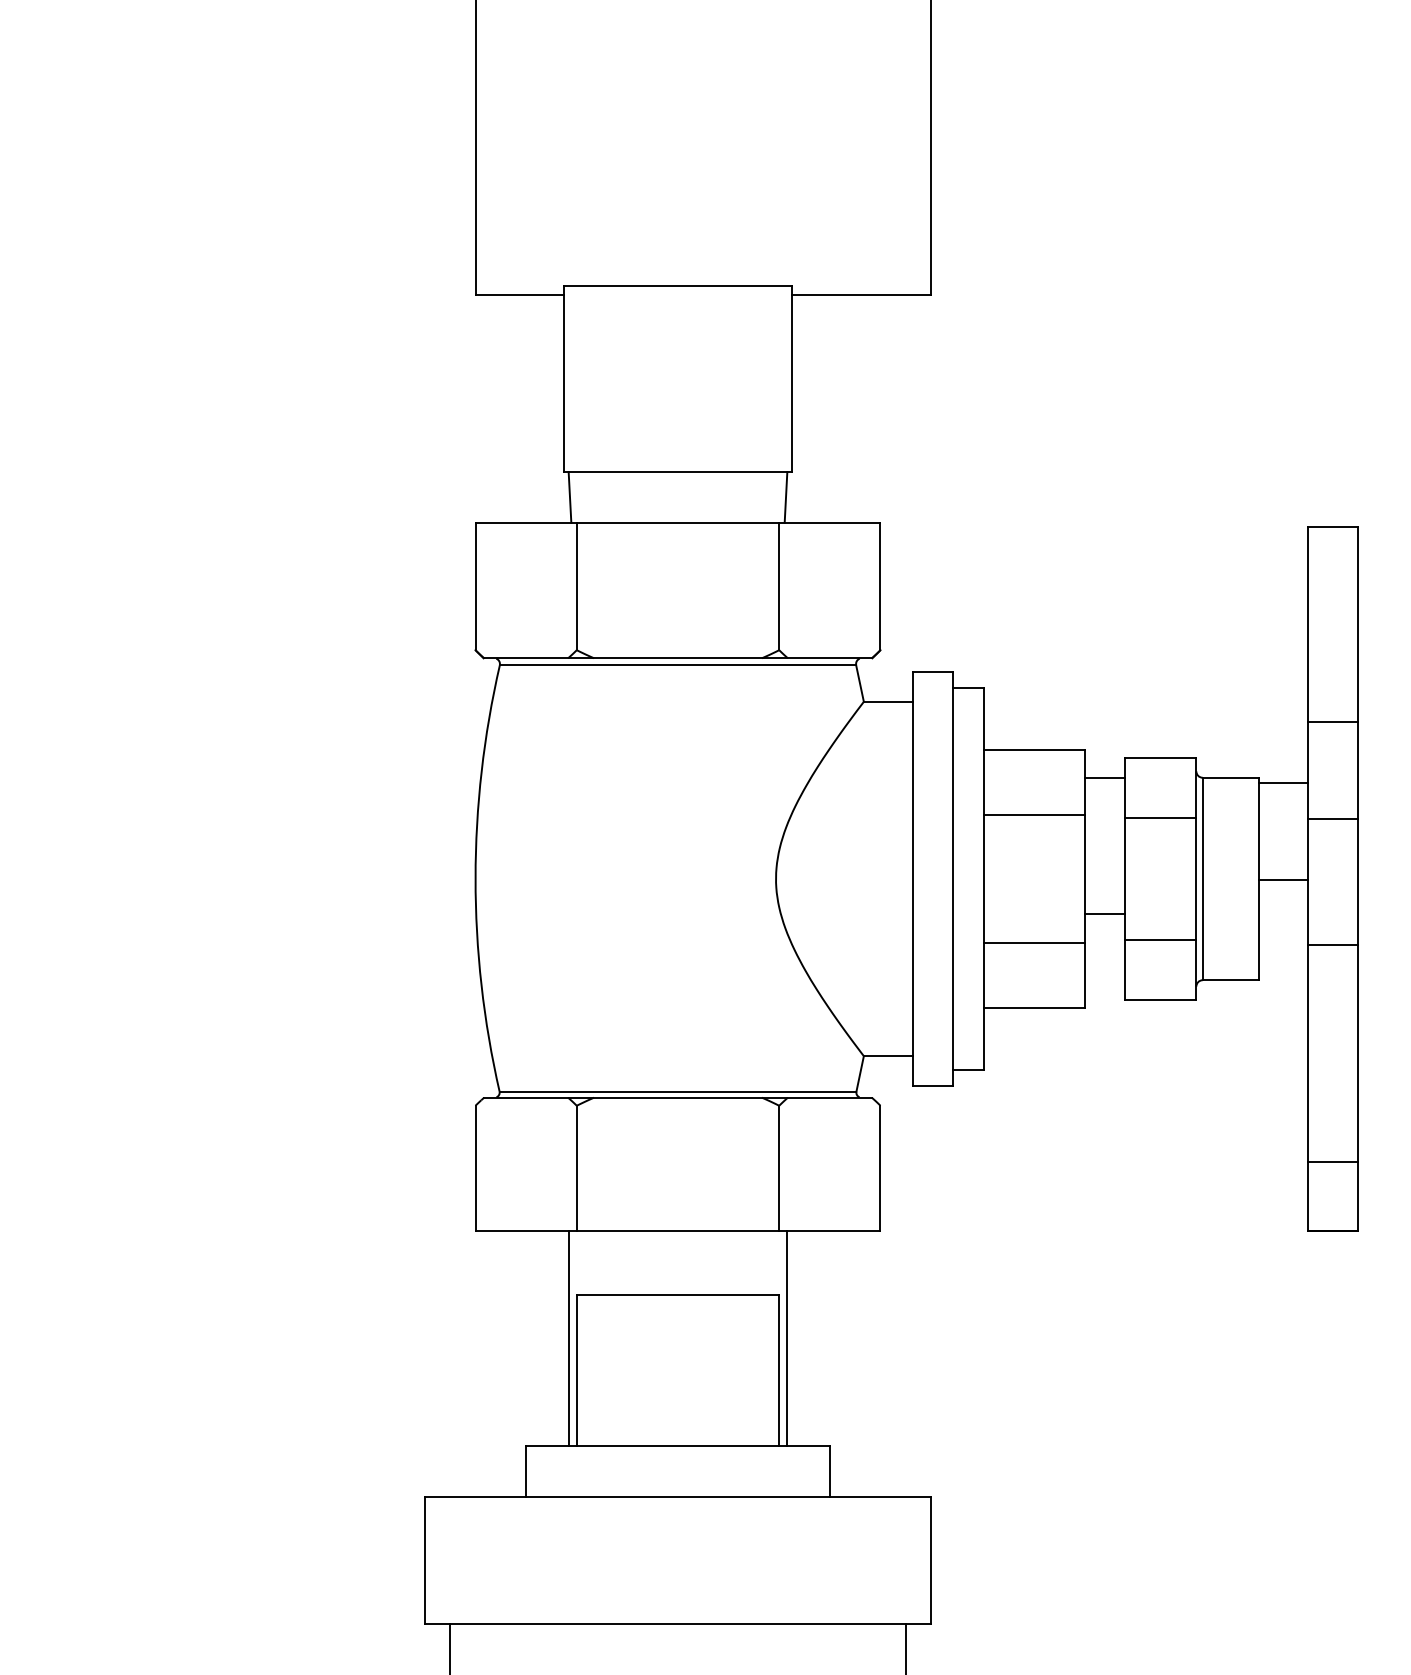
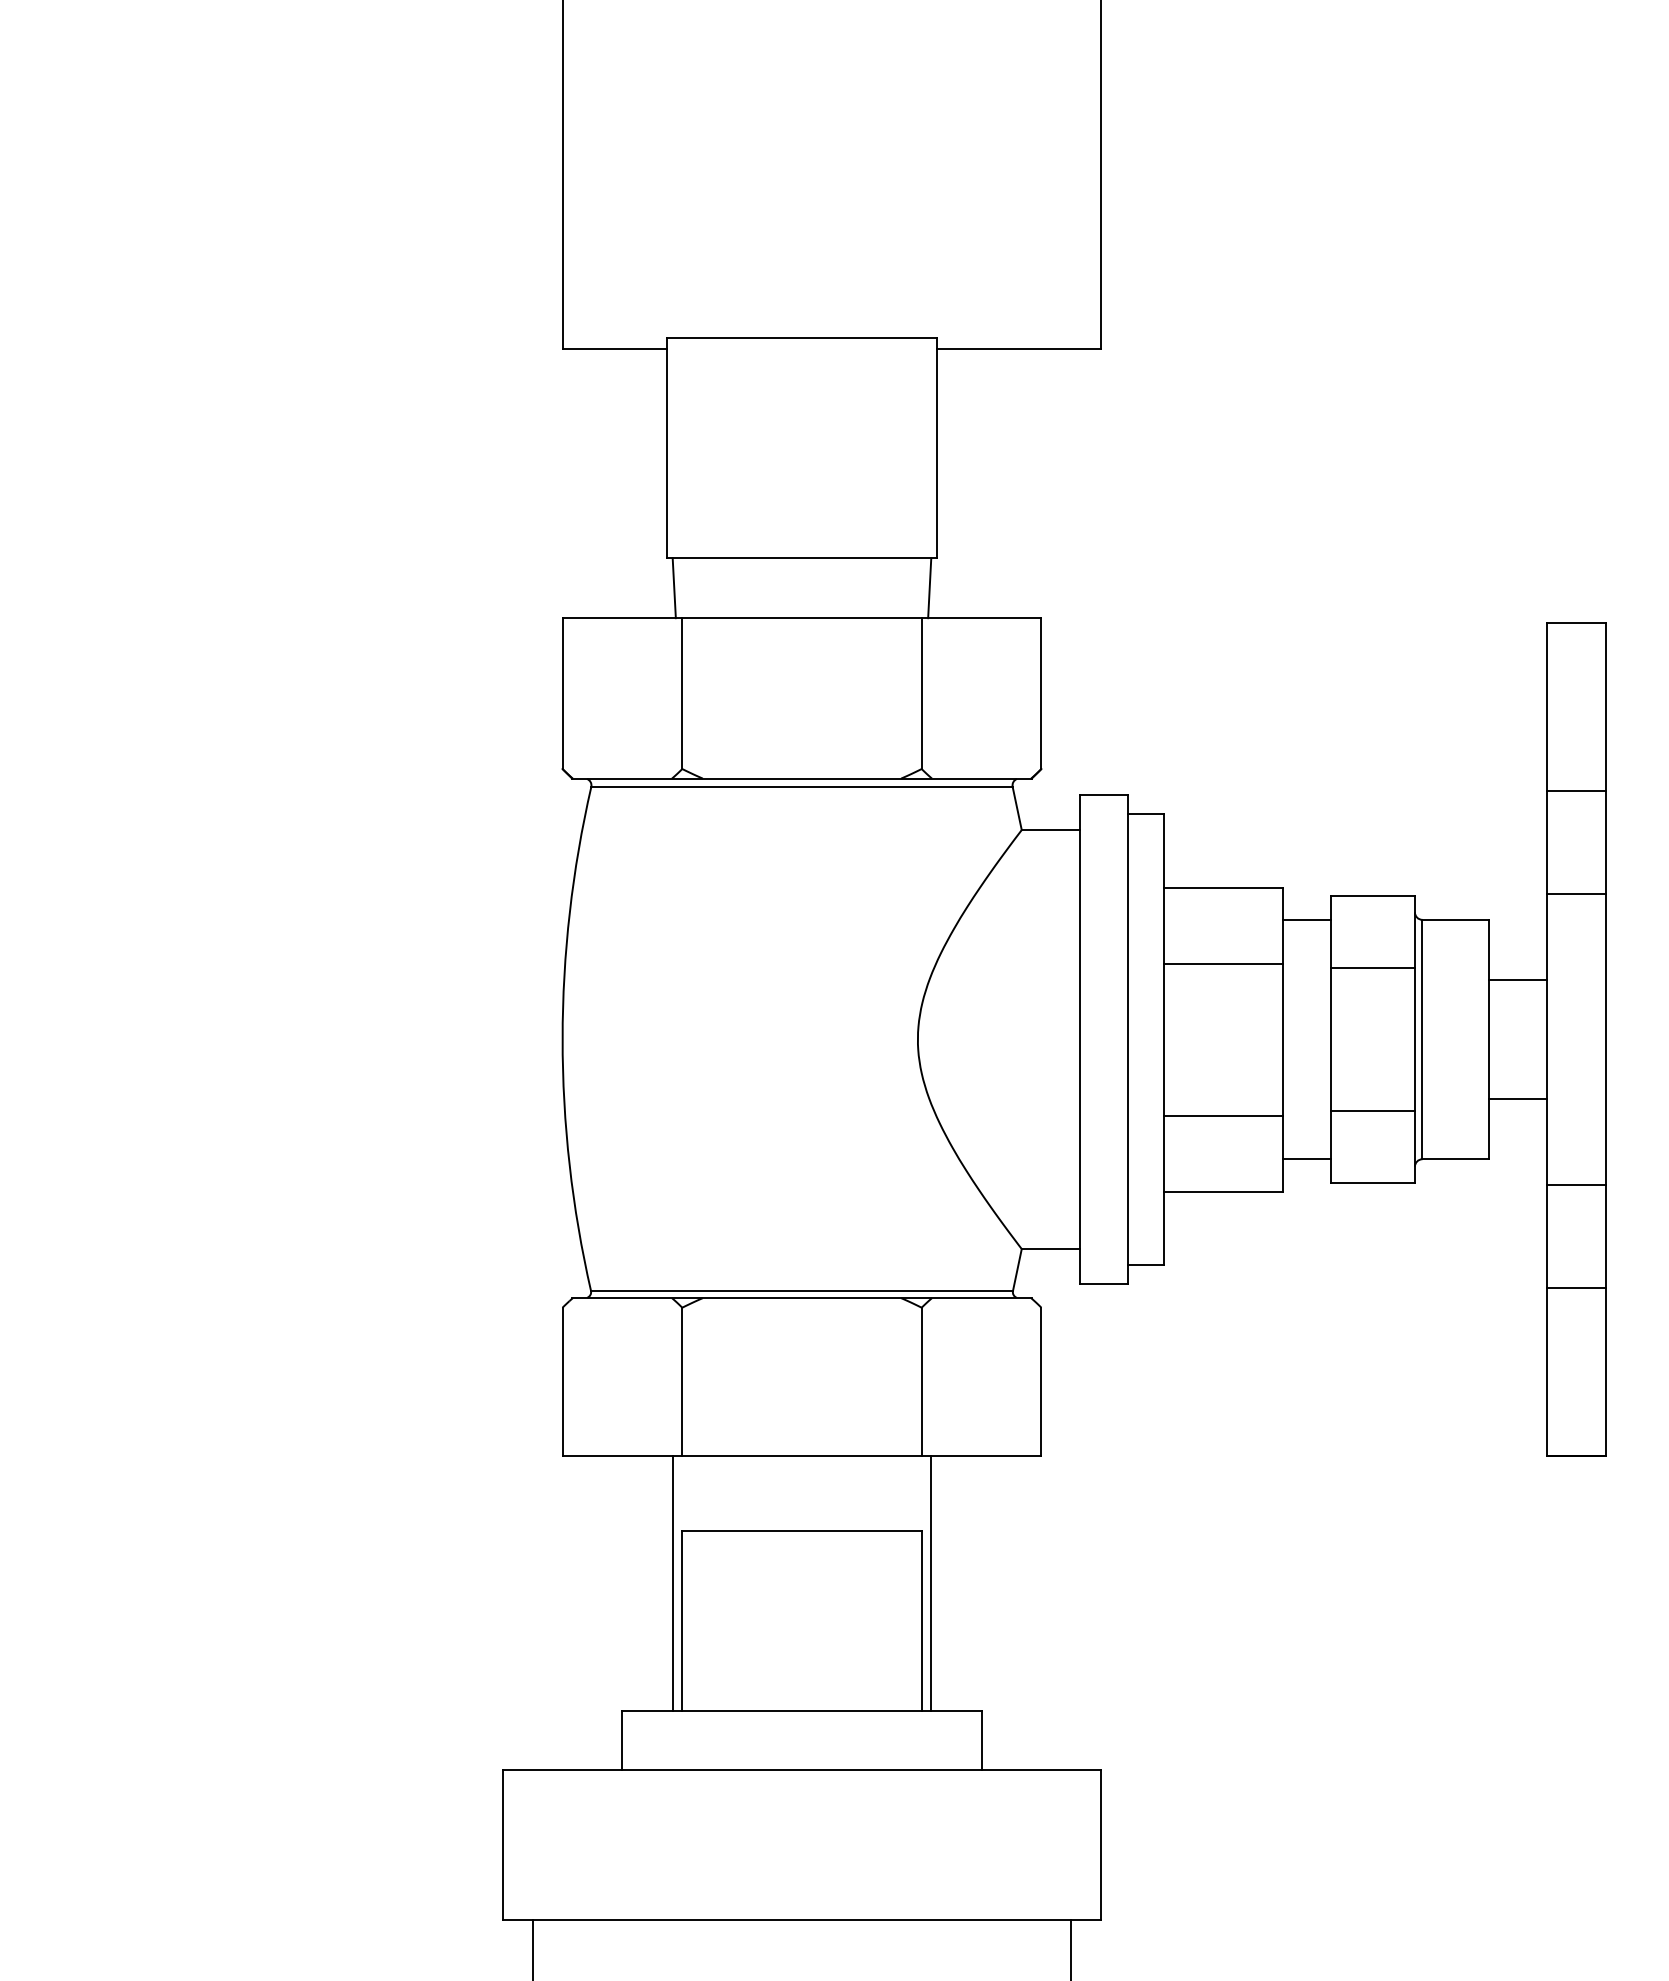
line: (1333, 721) -> (1576, 790), moved
line: (1283, 782) -> (1517, 979), moved
line: (1333, 818) -> (1576, 894), moved
line: (1283, 879) -> (1517, 1099), moved
line: (1105, 914) -> (1307, 1159), moved
line: (1333, 944) -> (1576, 1184), moved
line: (1333, 1162) -> (1576, 1288), moved

